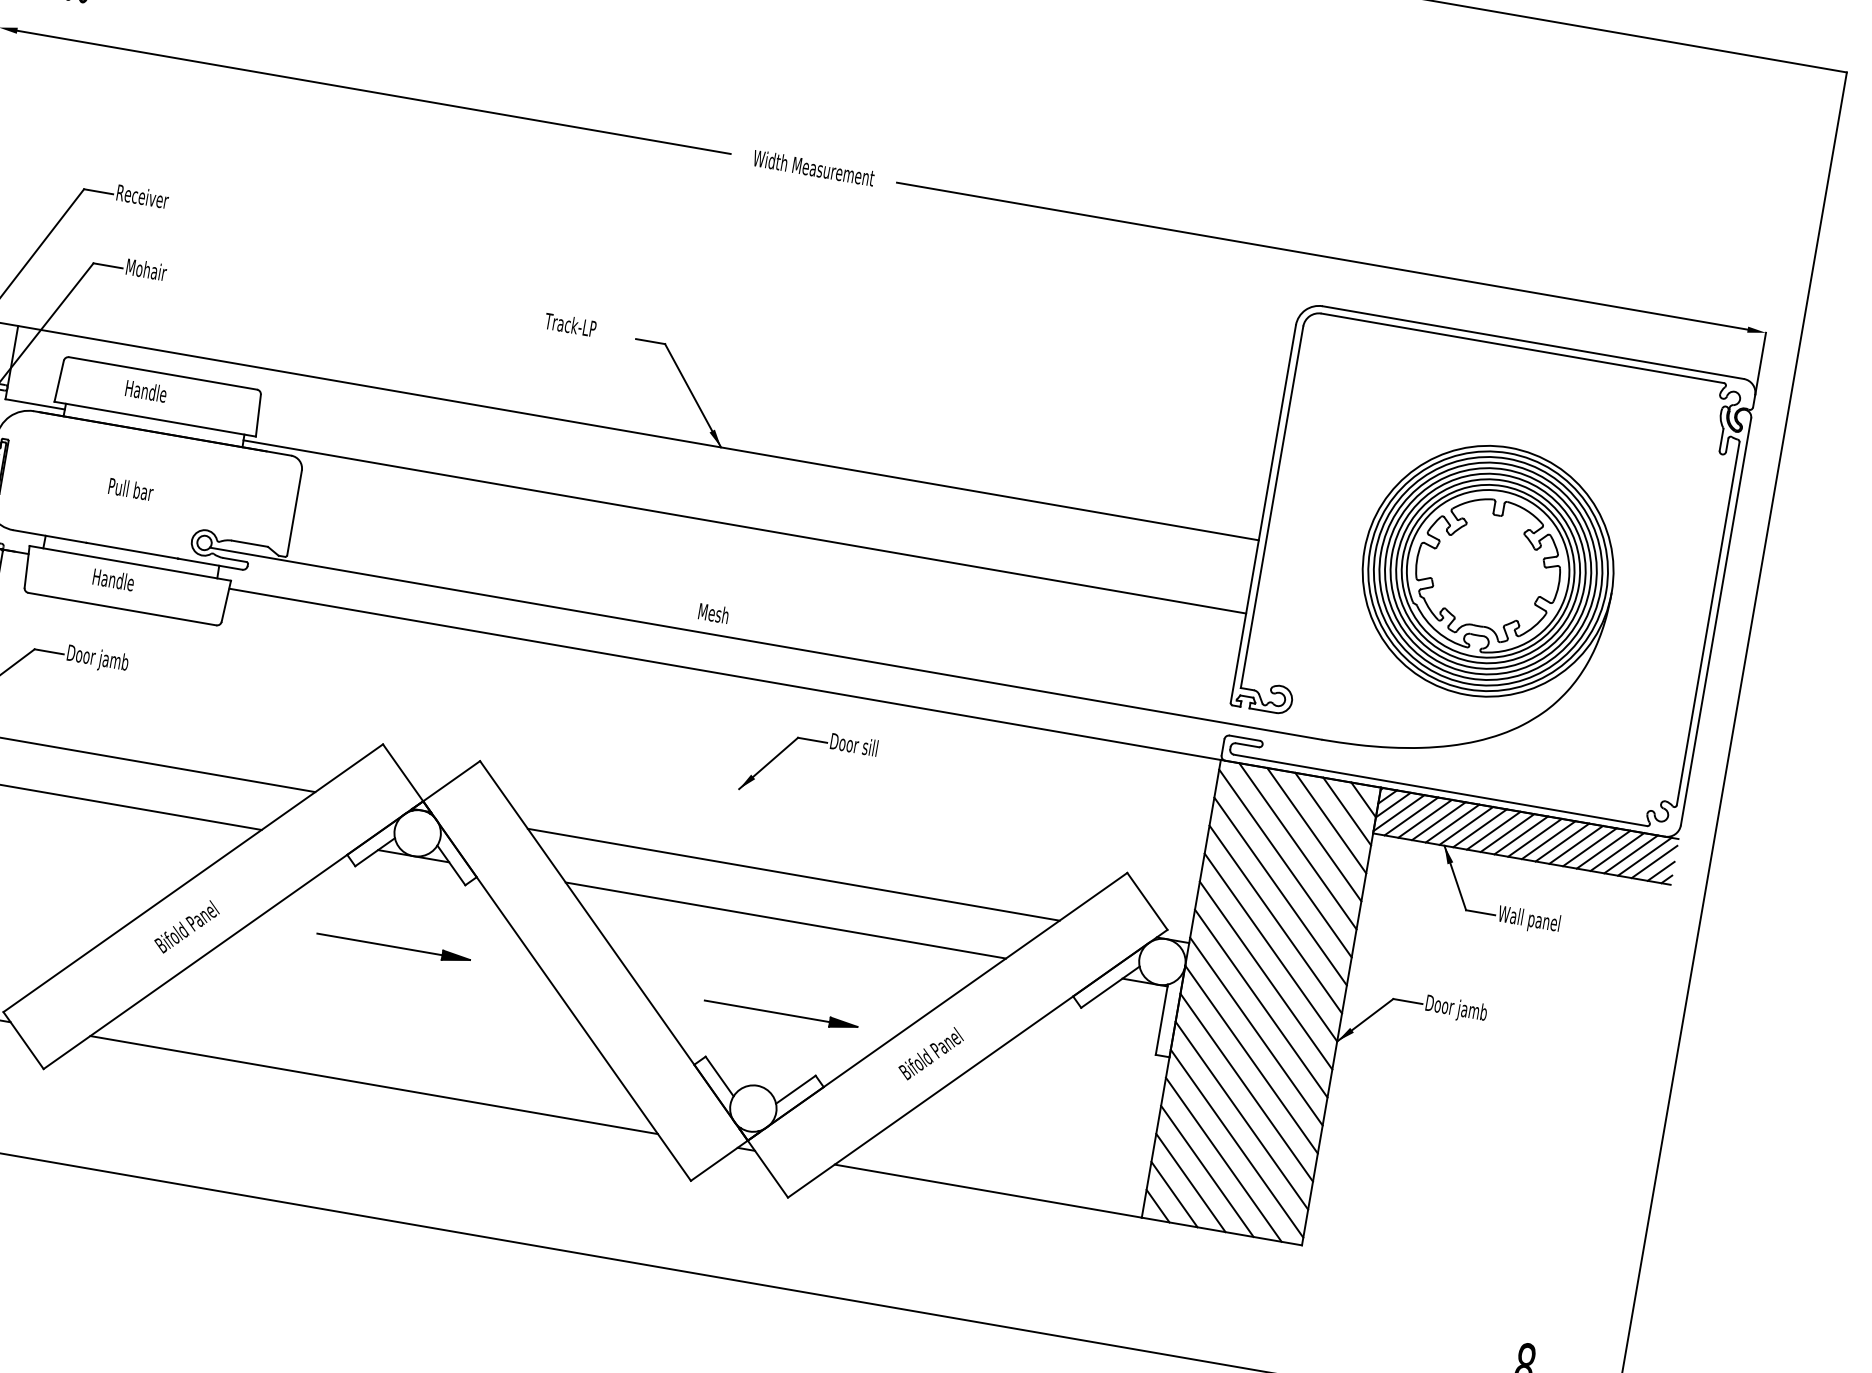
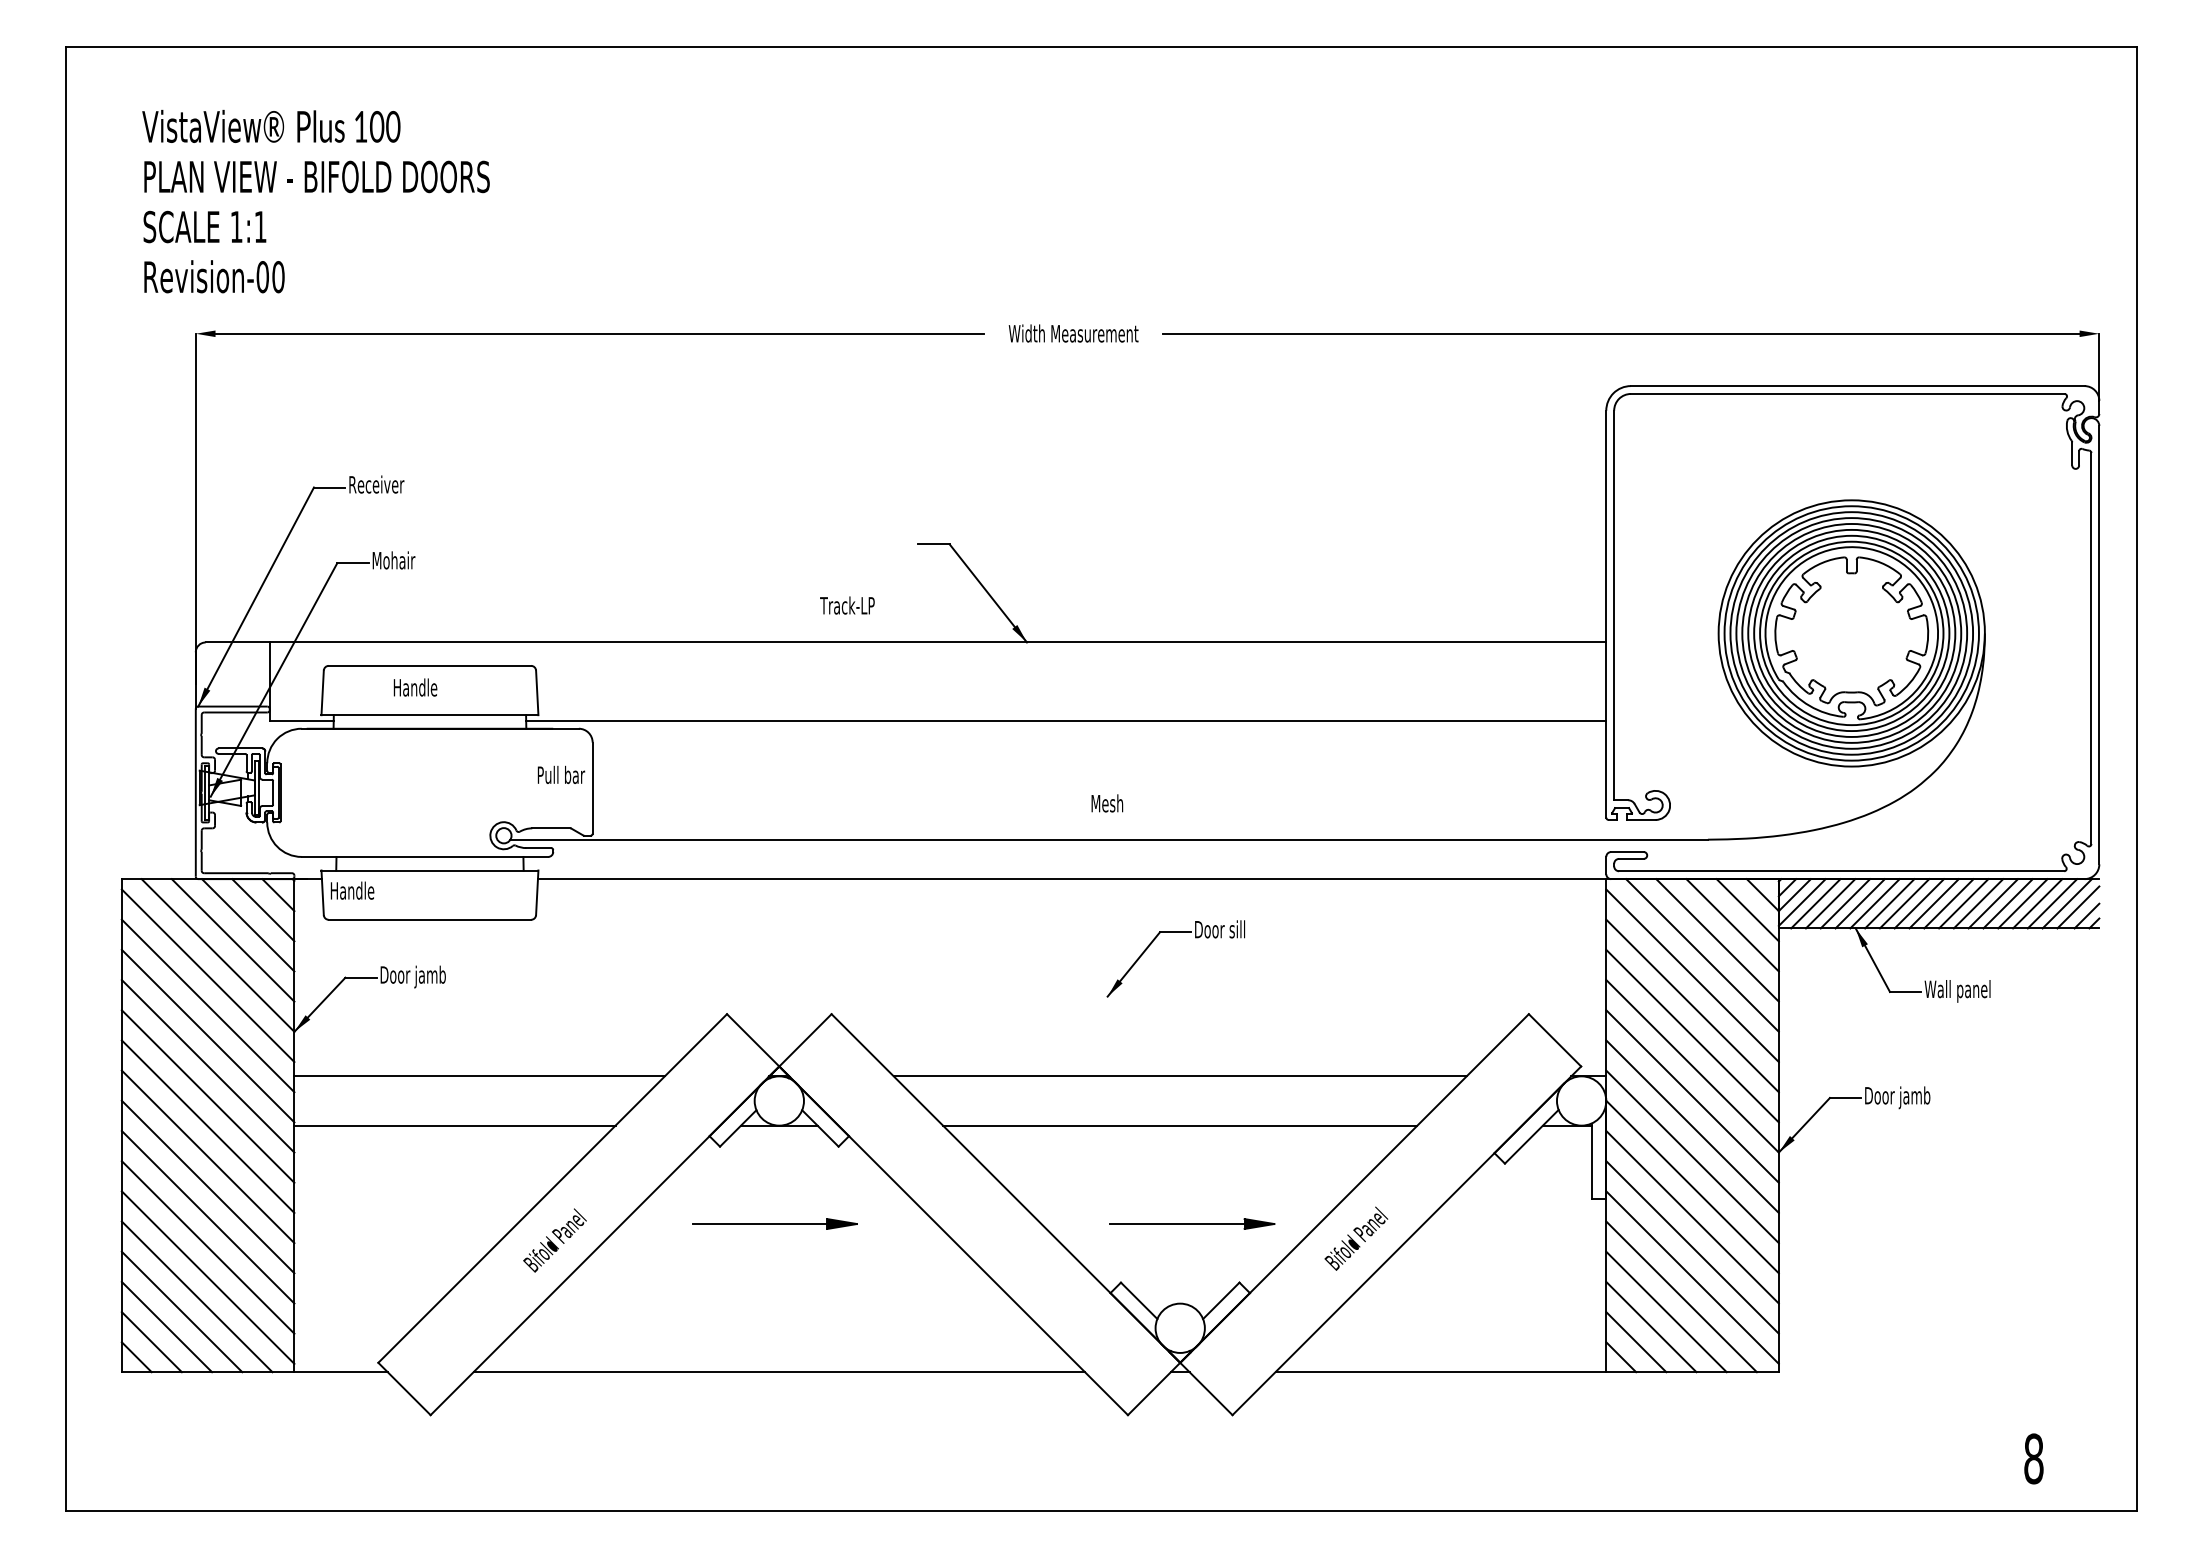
text: (570, 324) -> (847, 605), moved
text: (131, 488) -> (561, 774), moved
text: (113, 579) -> (352, 890), moved
text: (713, 613) -> (1107, 803), moved

